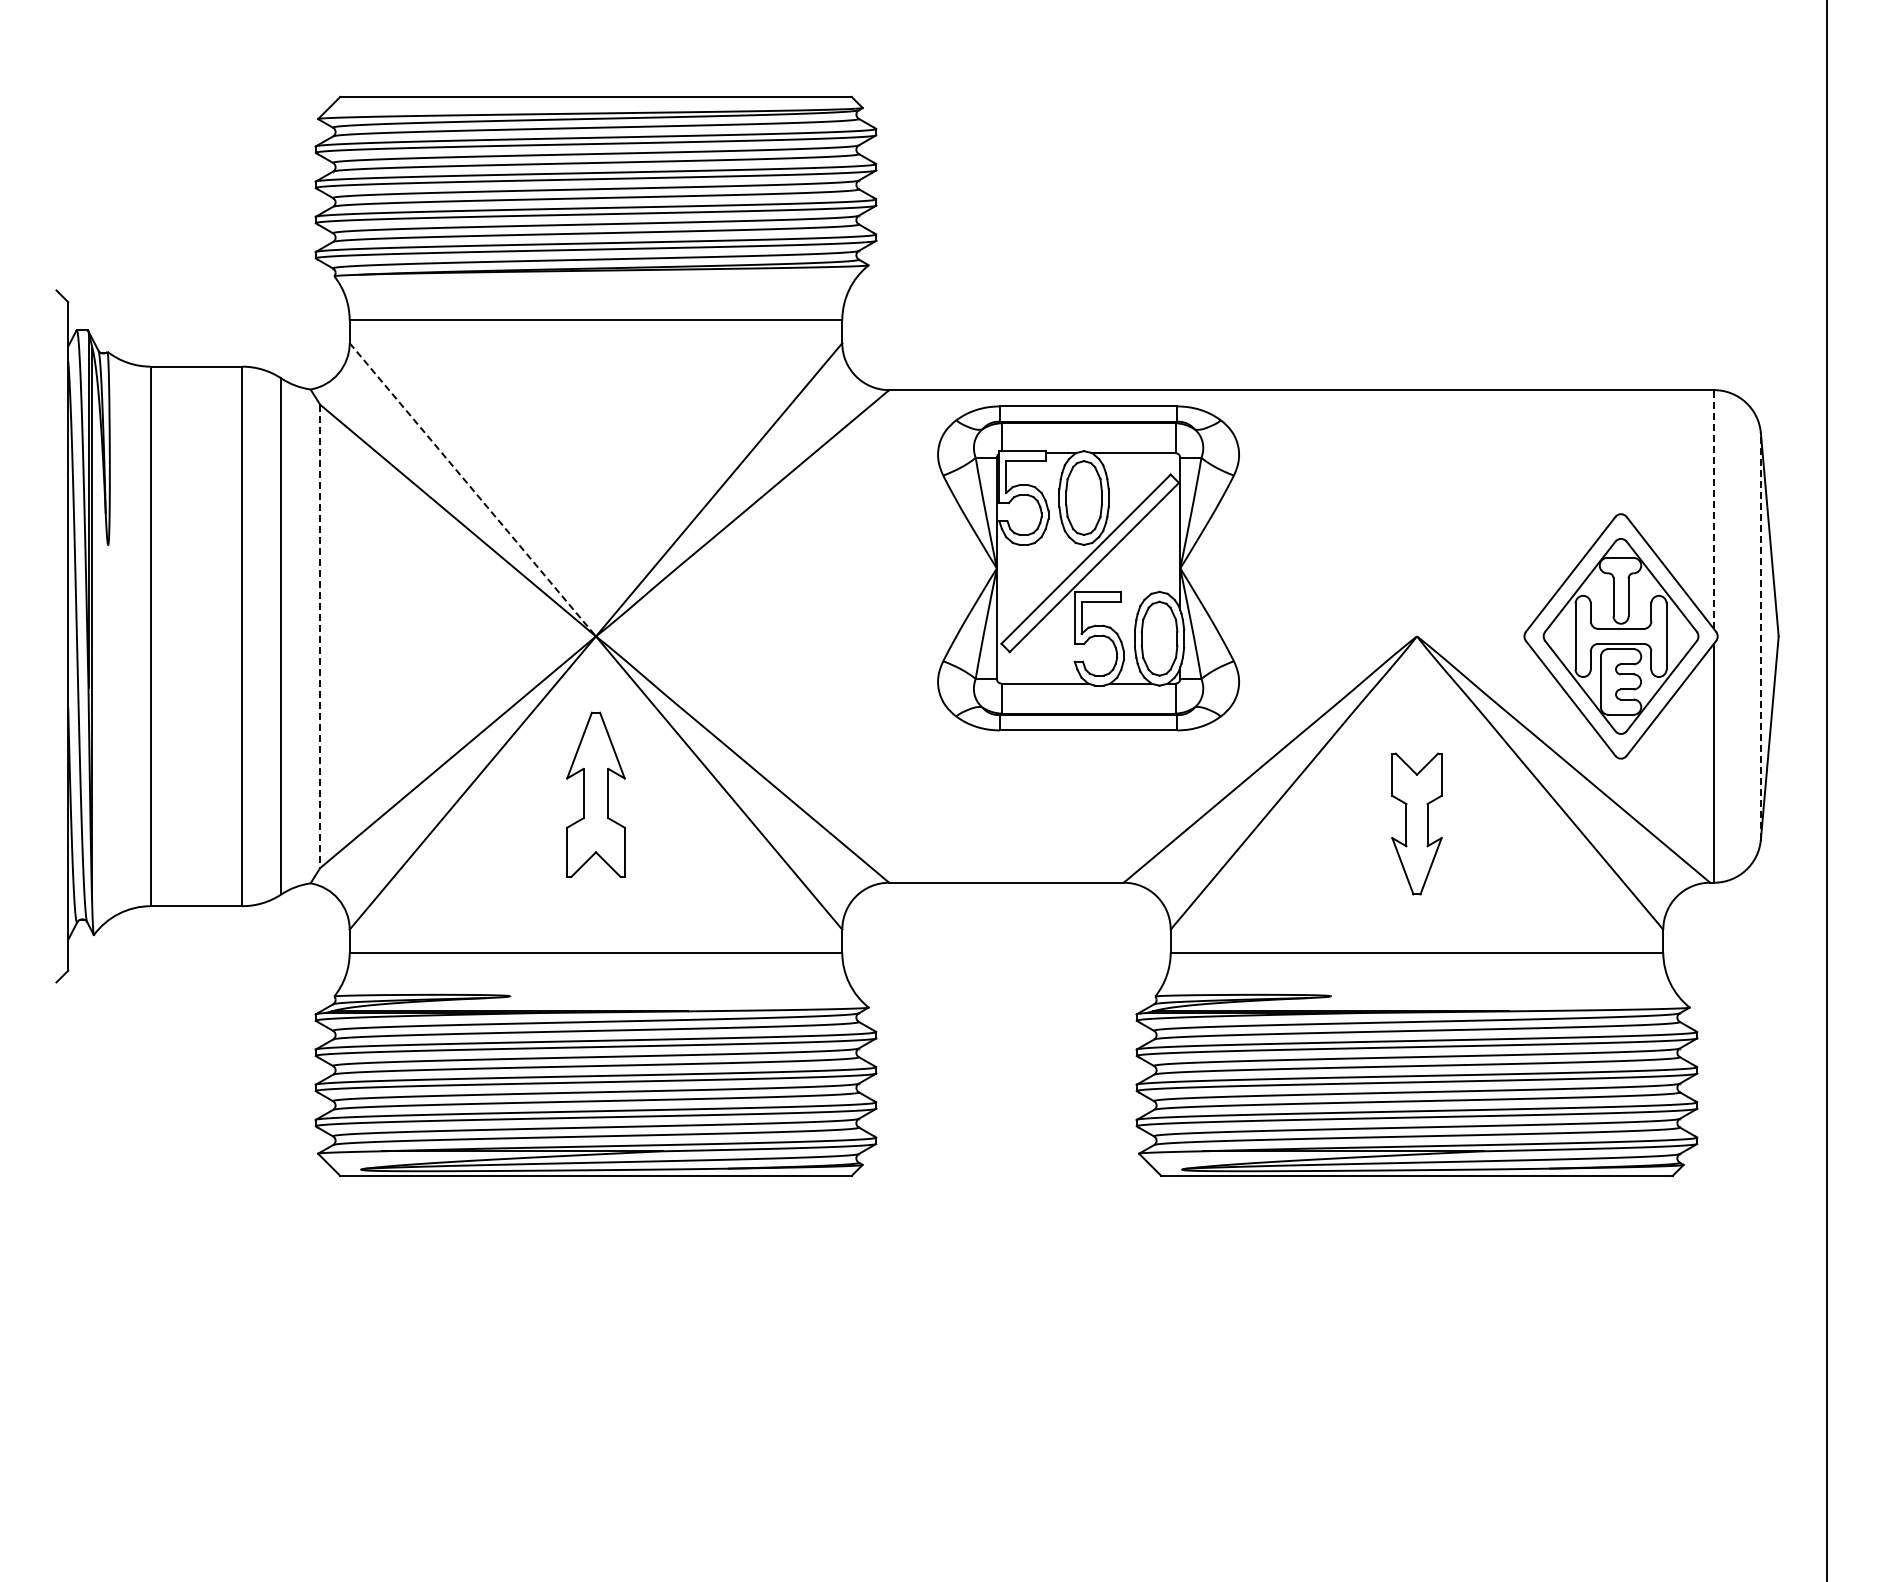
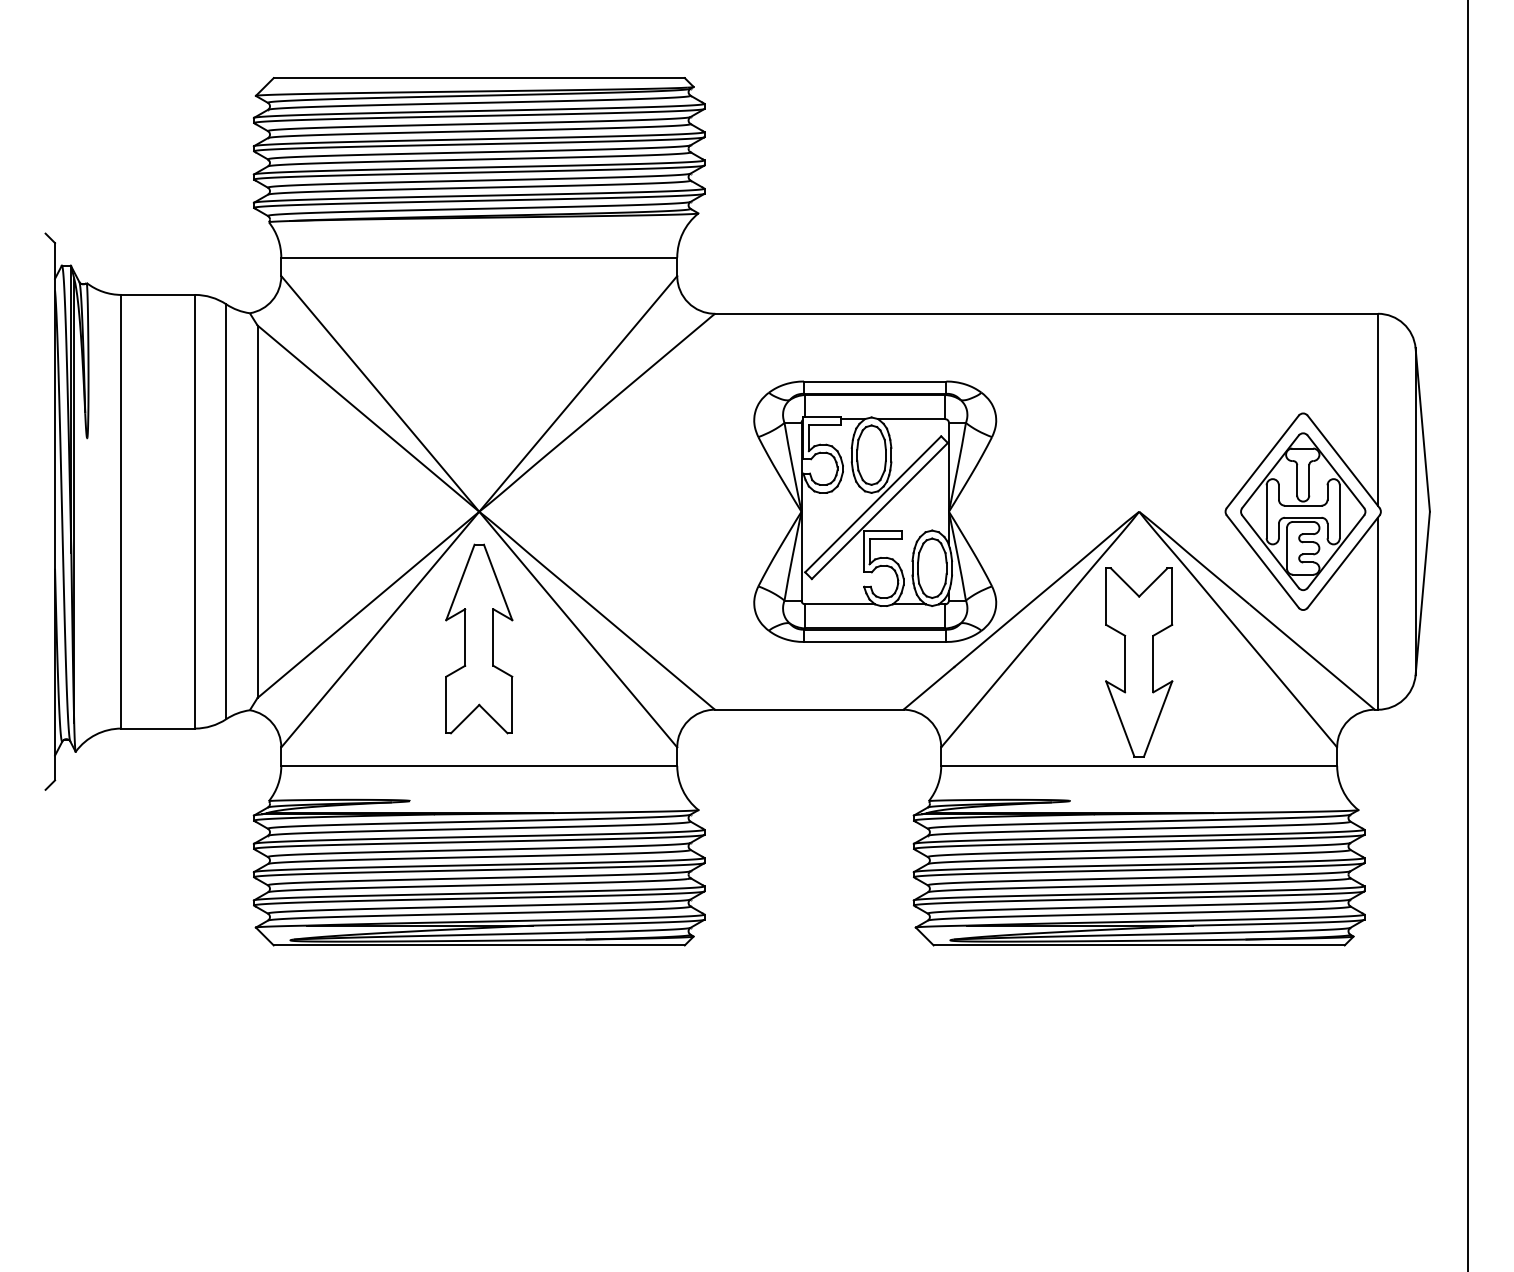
line: (473, 490) -> (380, 394), dashed -> solid
line: (1714, 509) -> (1378, 409), dashed -> solid
part: (1088, 568) -> (875, 511), moved
line: (1760, 635) -> (1415, 511), dashed -> solid
line: (320, 636) -> (257, 511), dashed -> solid
part: (595, 794) -> (478, 638), size x1.43
part: (1416, 823) -> (1138, 662), size x1.67

